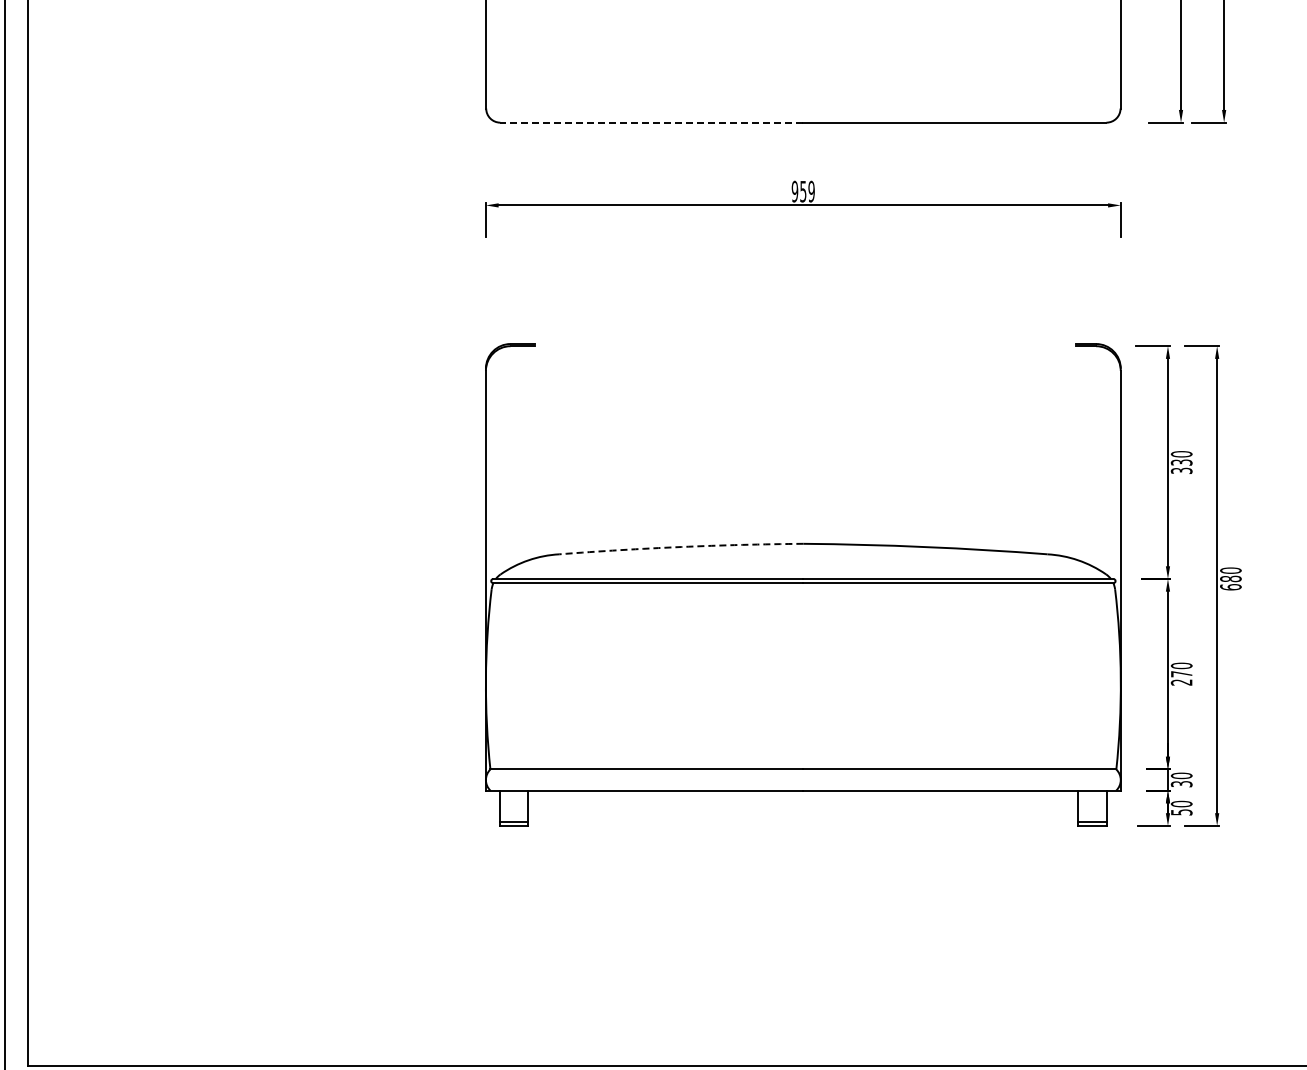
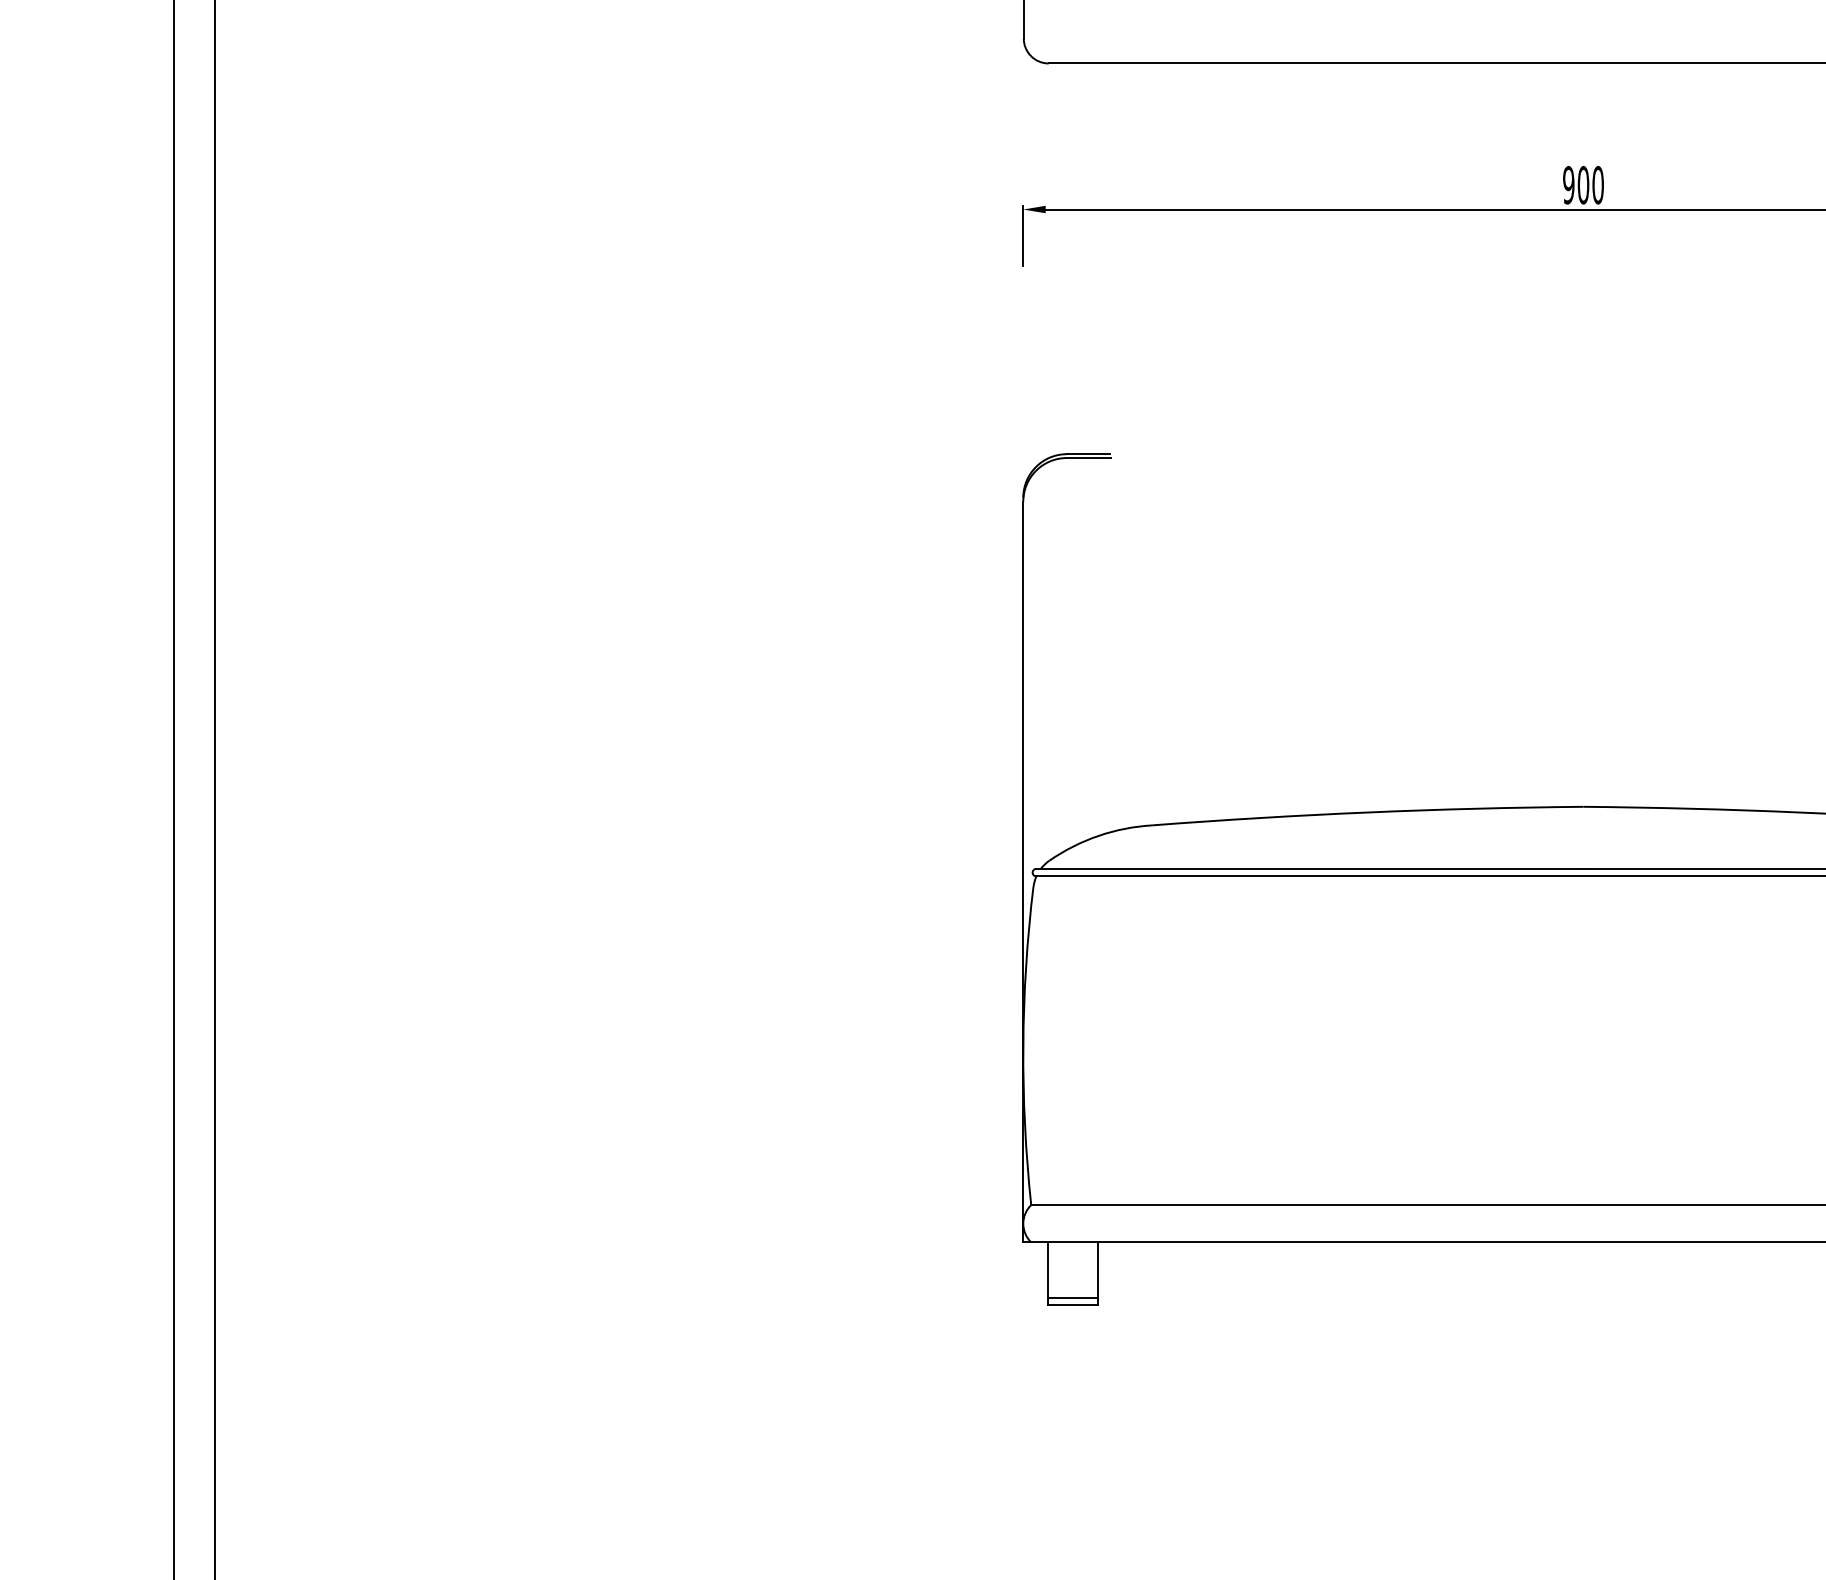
line: (651, 122) -> (1315, 63), dashed -> solid
text: (807, 191) -> (1590, 184), 959 -> 900
arc: (681, 547) -> (1368, 813), dashed -> solid

